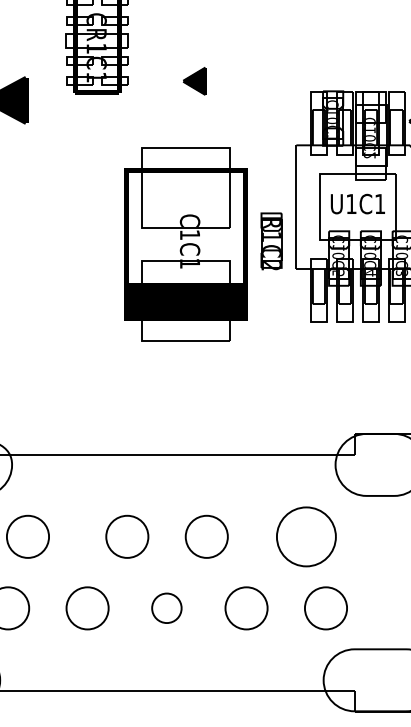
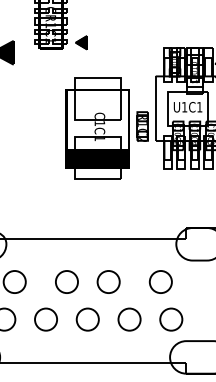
part: (195, 80) -> (81, 42), moved
circle: (305, 535) -> (160, 281), size x0.71
circle: (166, 608) -> (87, 319), size x1.43

